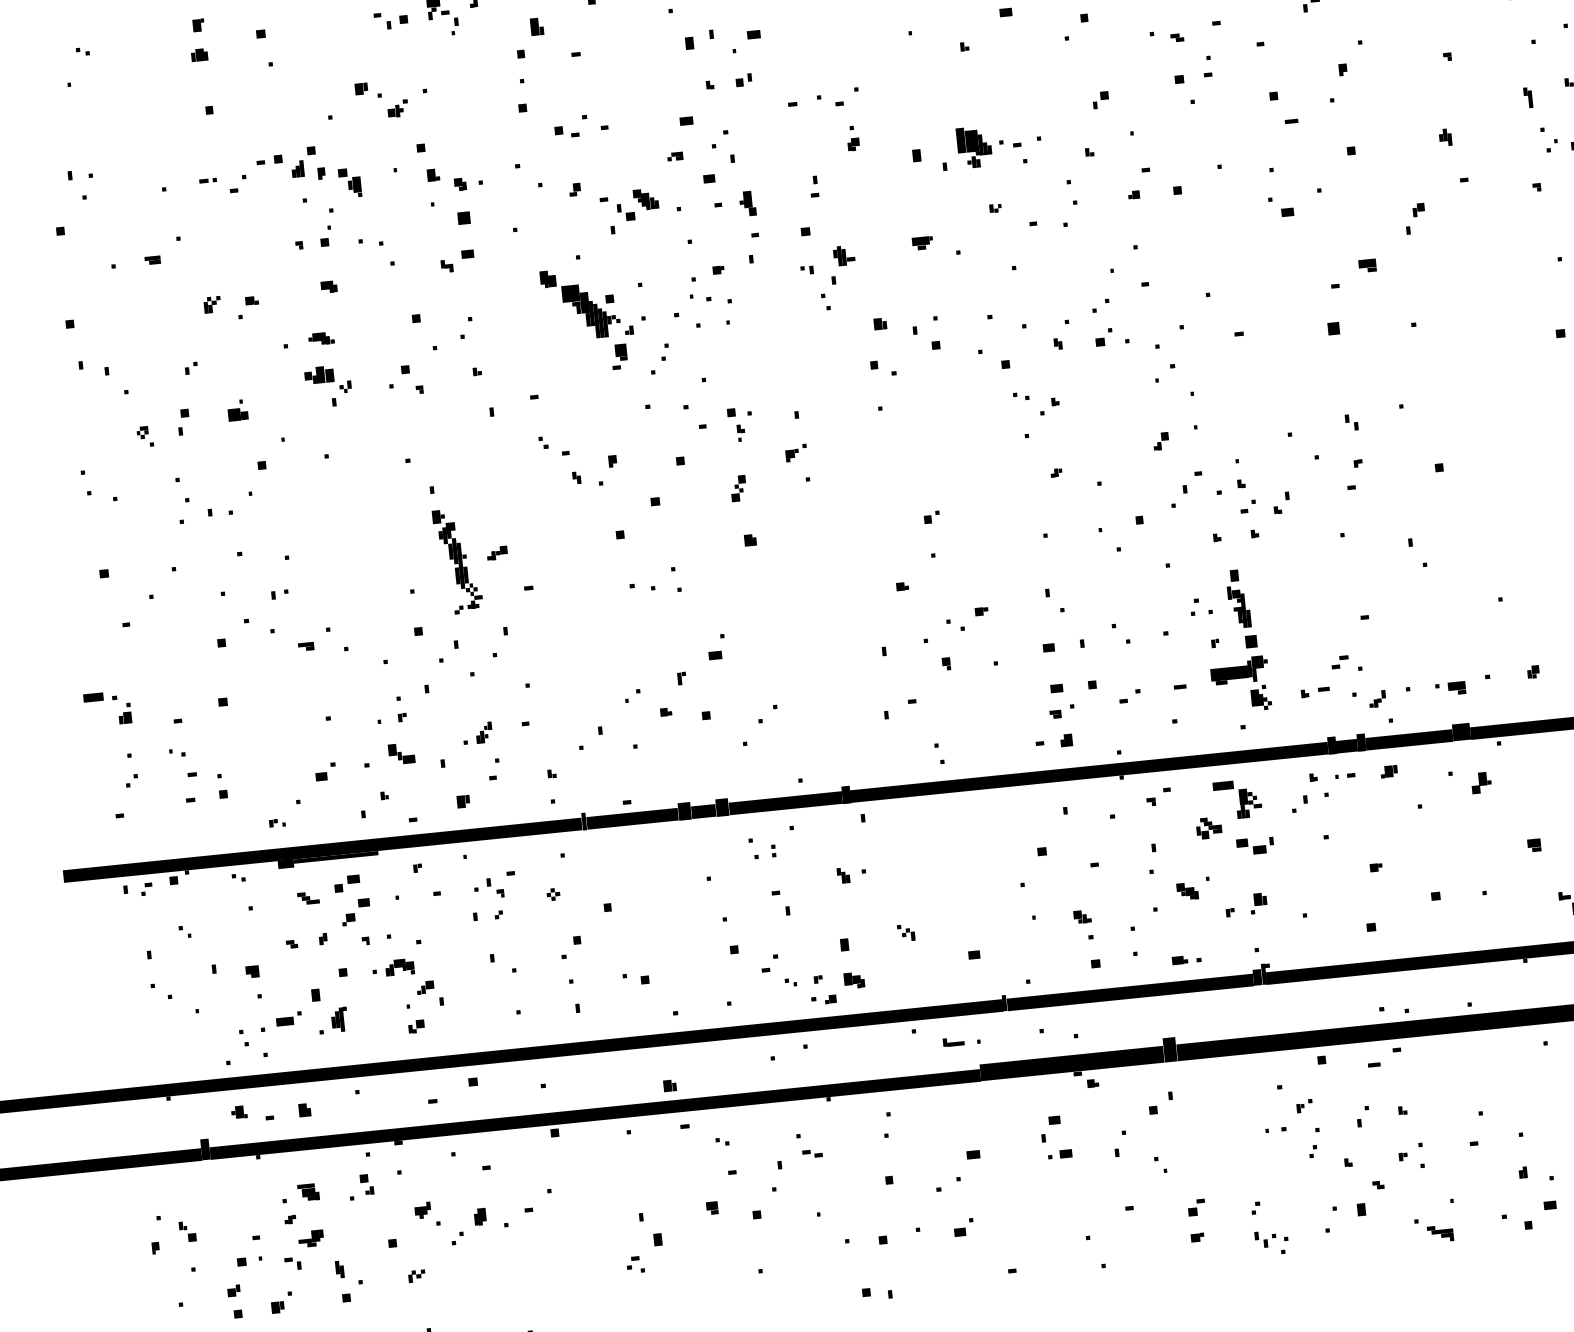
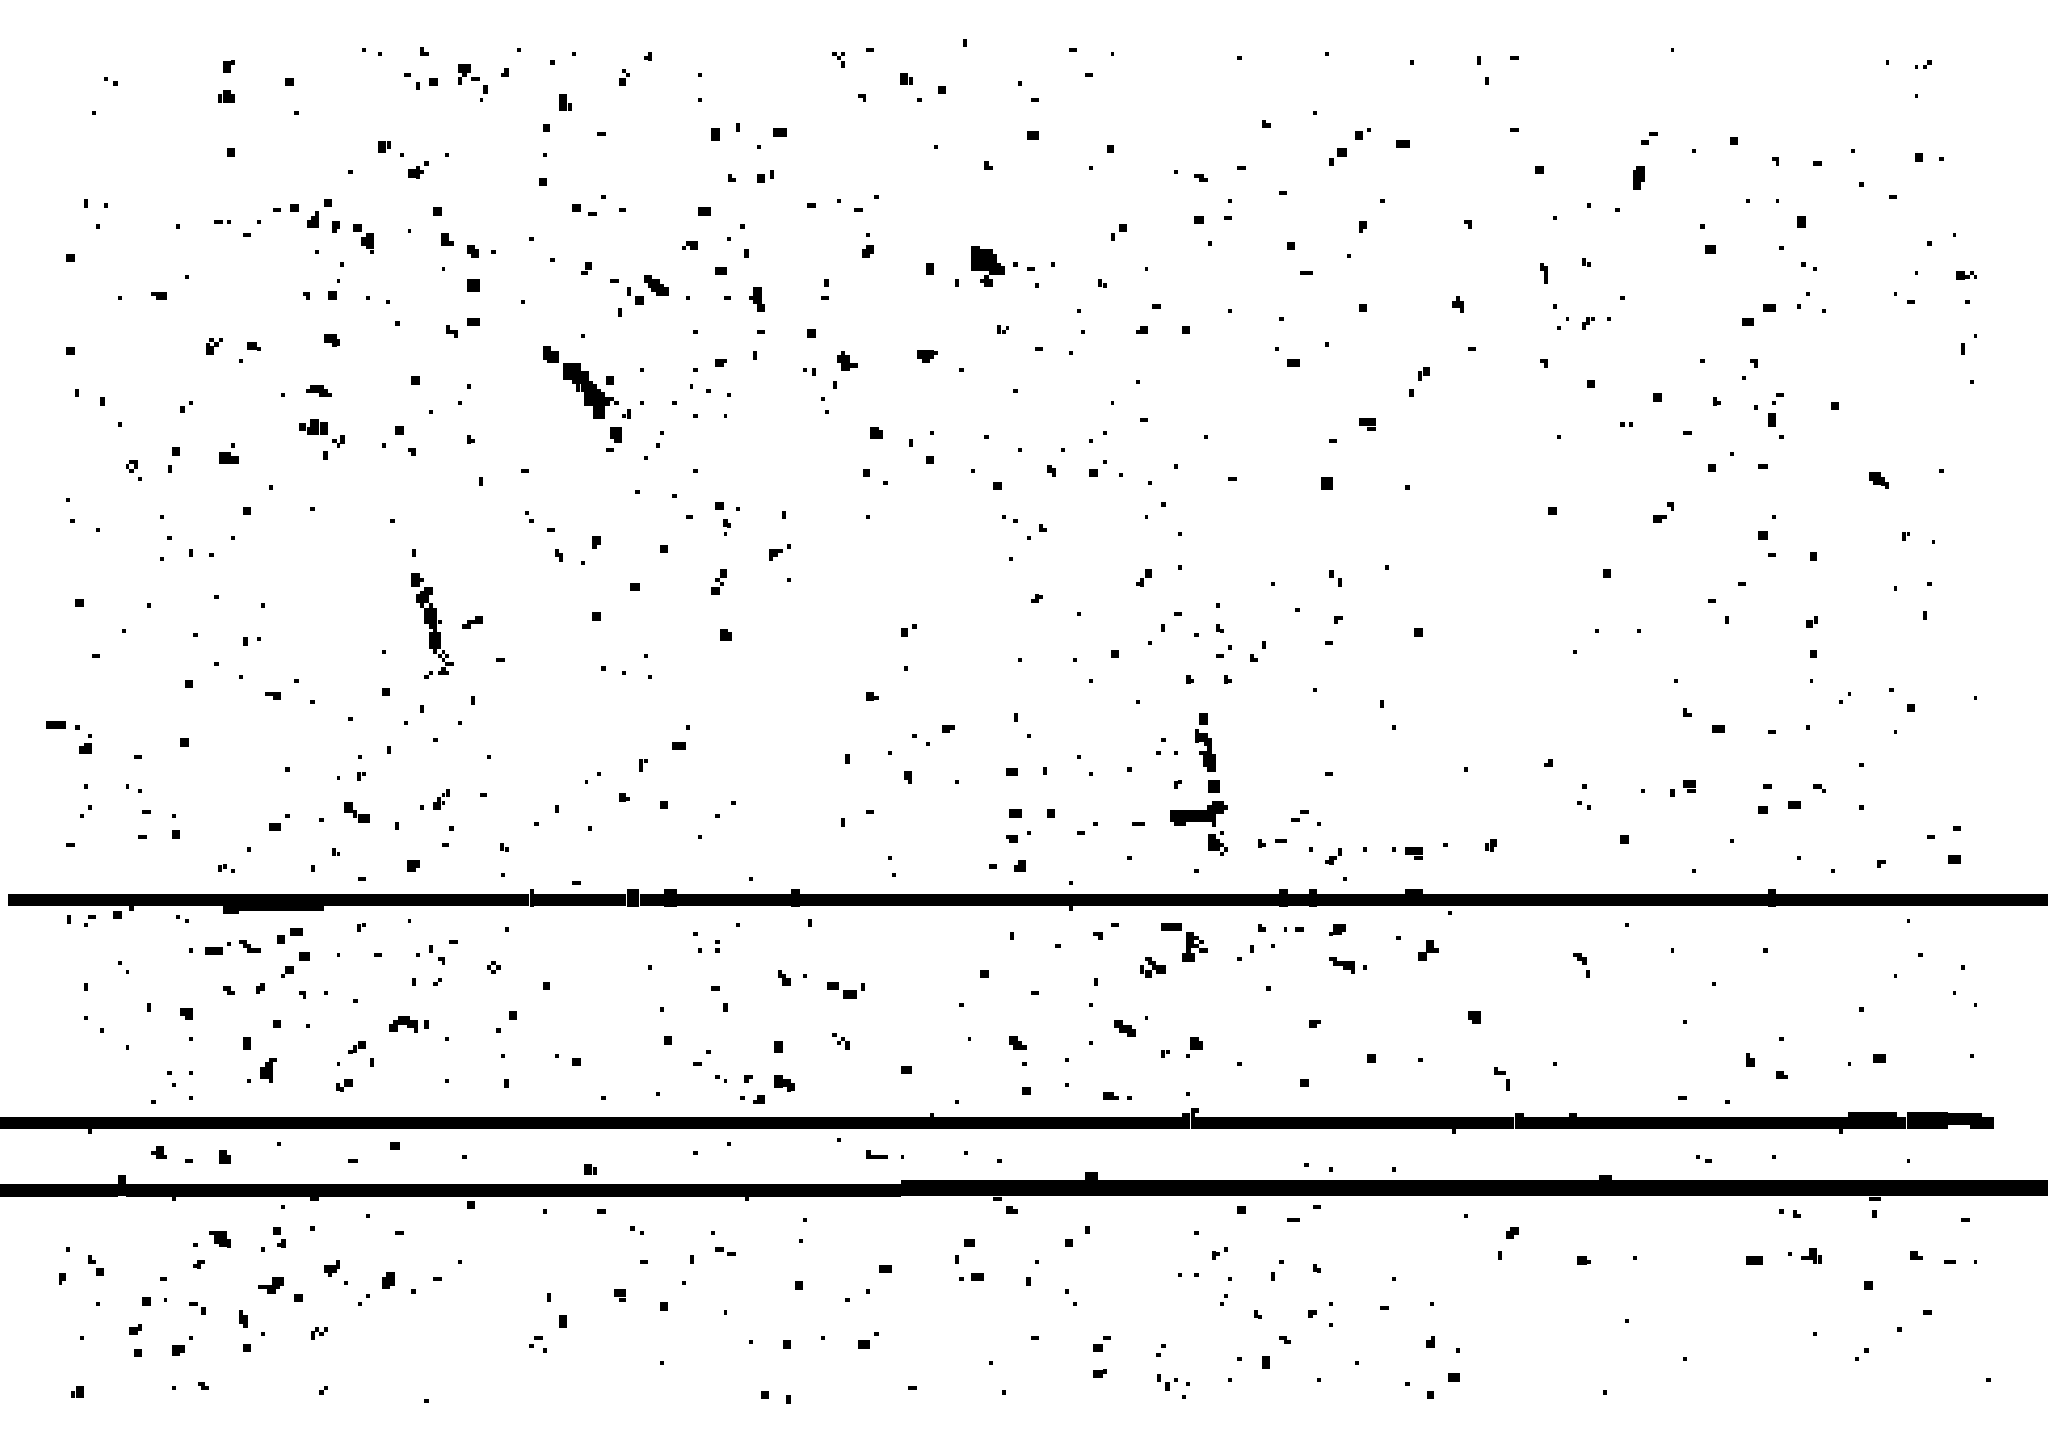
part: (1254, 846) -> (845, 990), moved
part: (399, 967) -> (403, 1024), moved
part: (288, 1019) -> (217, 948), moved
part: (1439, 1233) -> (1341, 965), moved
part: (310, 1238) -> (270, 1285), moved

